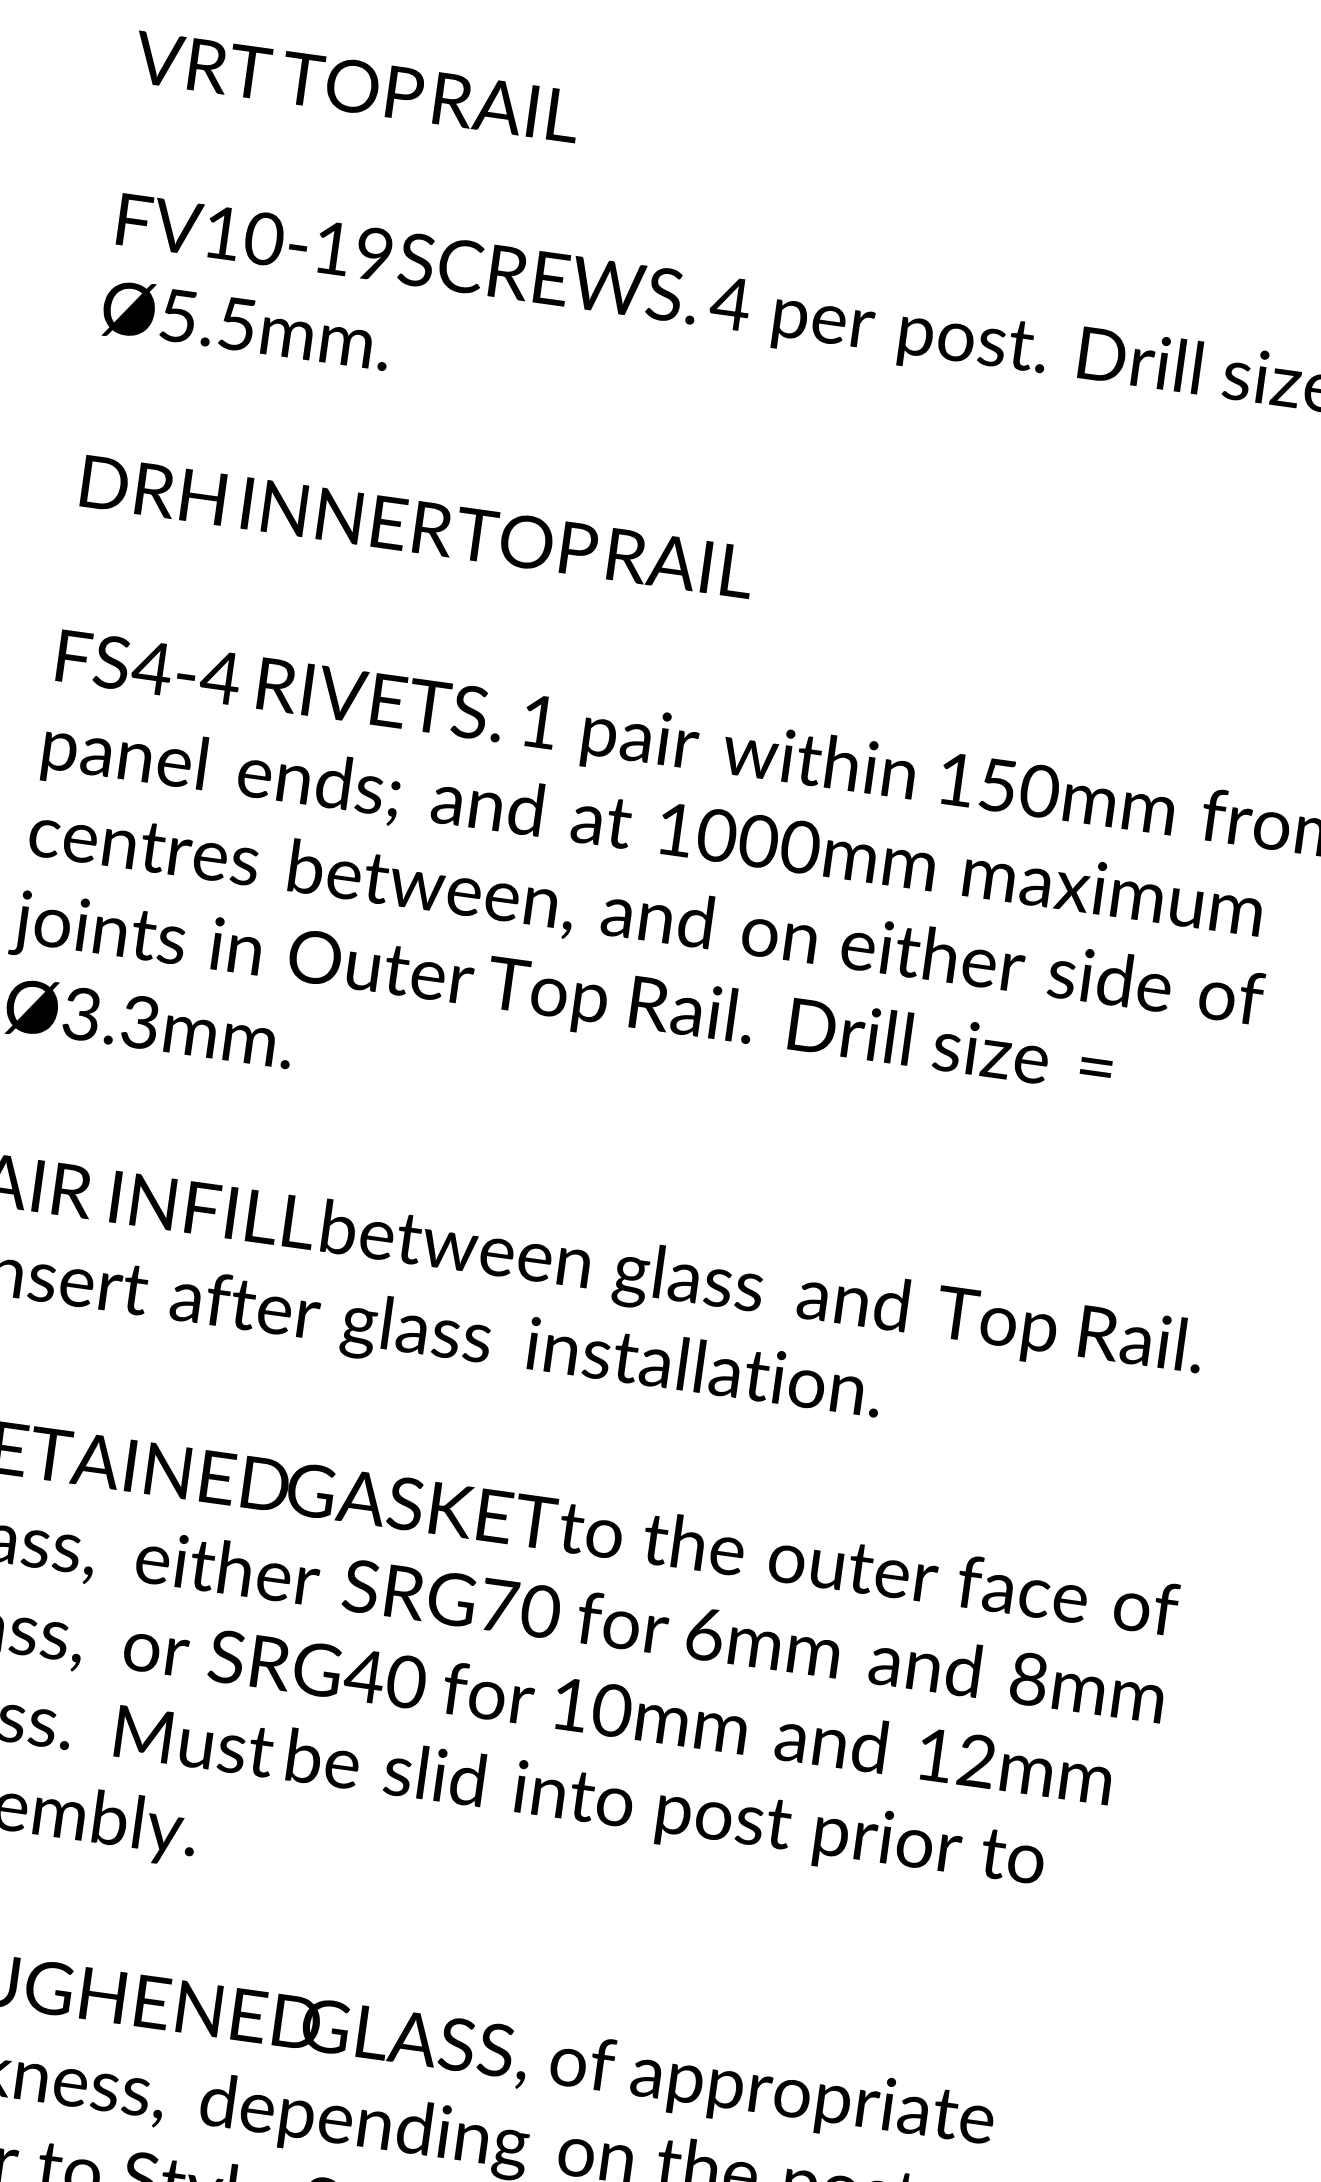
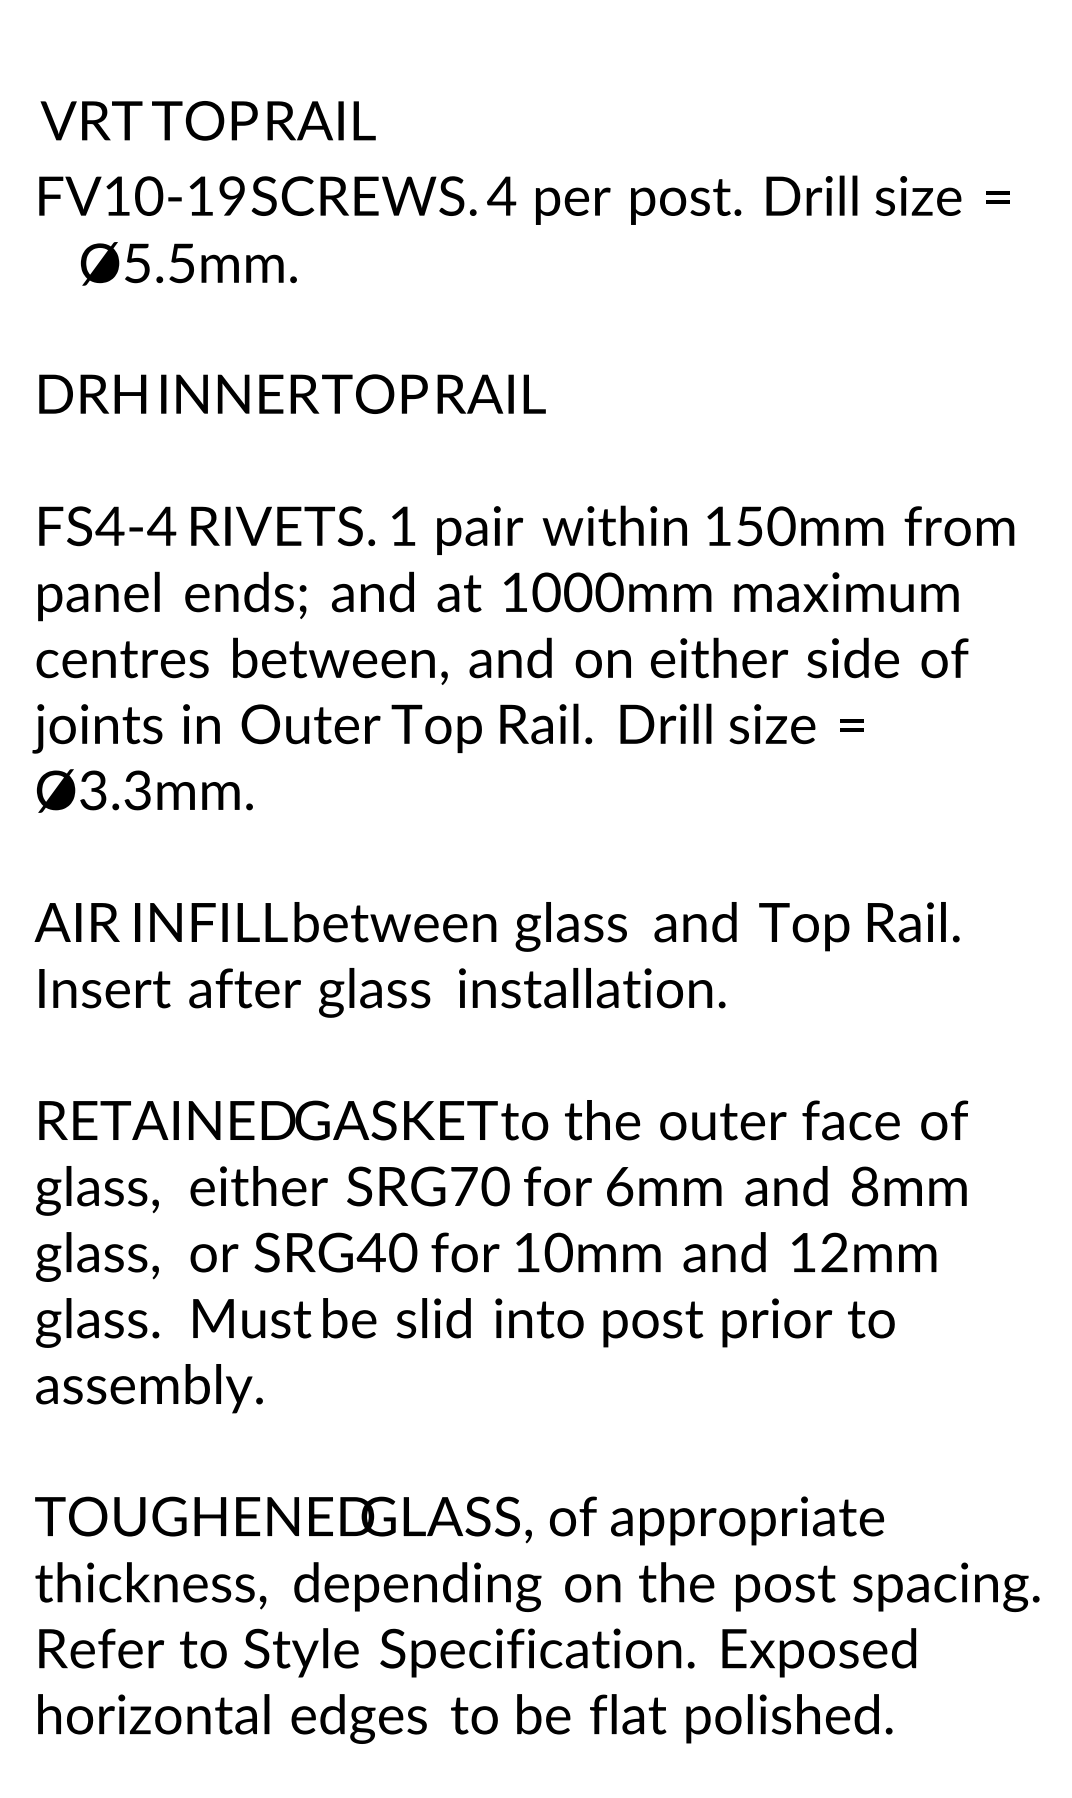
text: (356, 86) -> (207, 120), moved
text: (246, 325) -> (188, 263), moved

